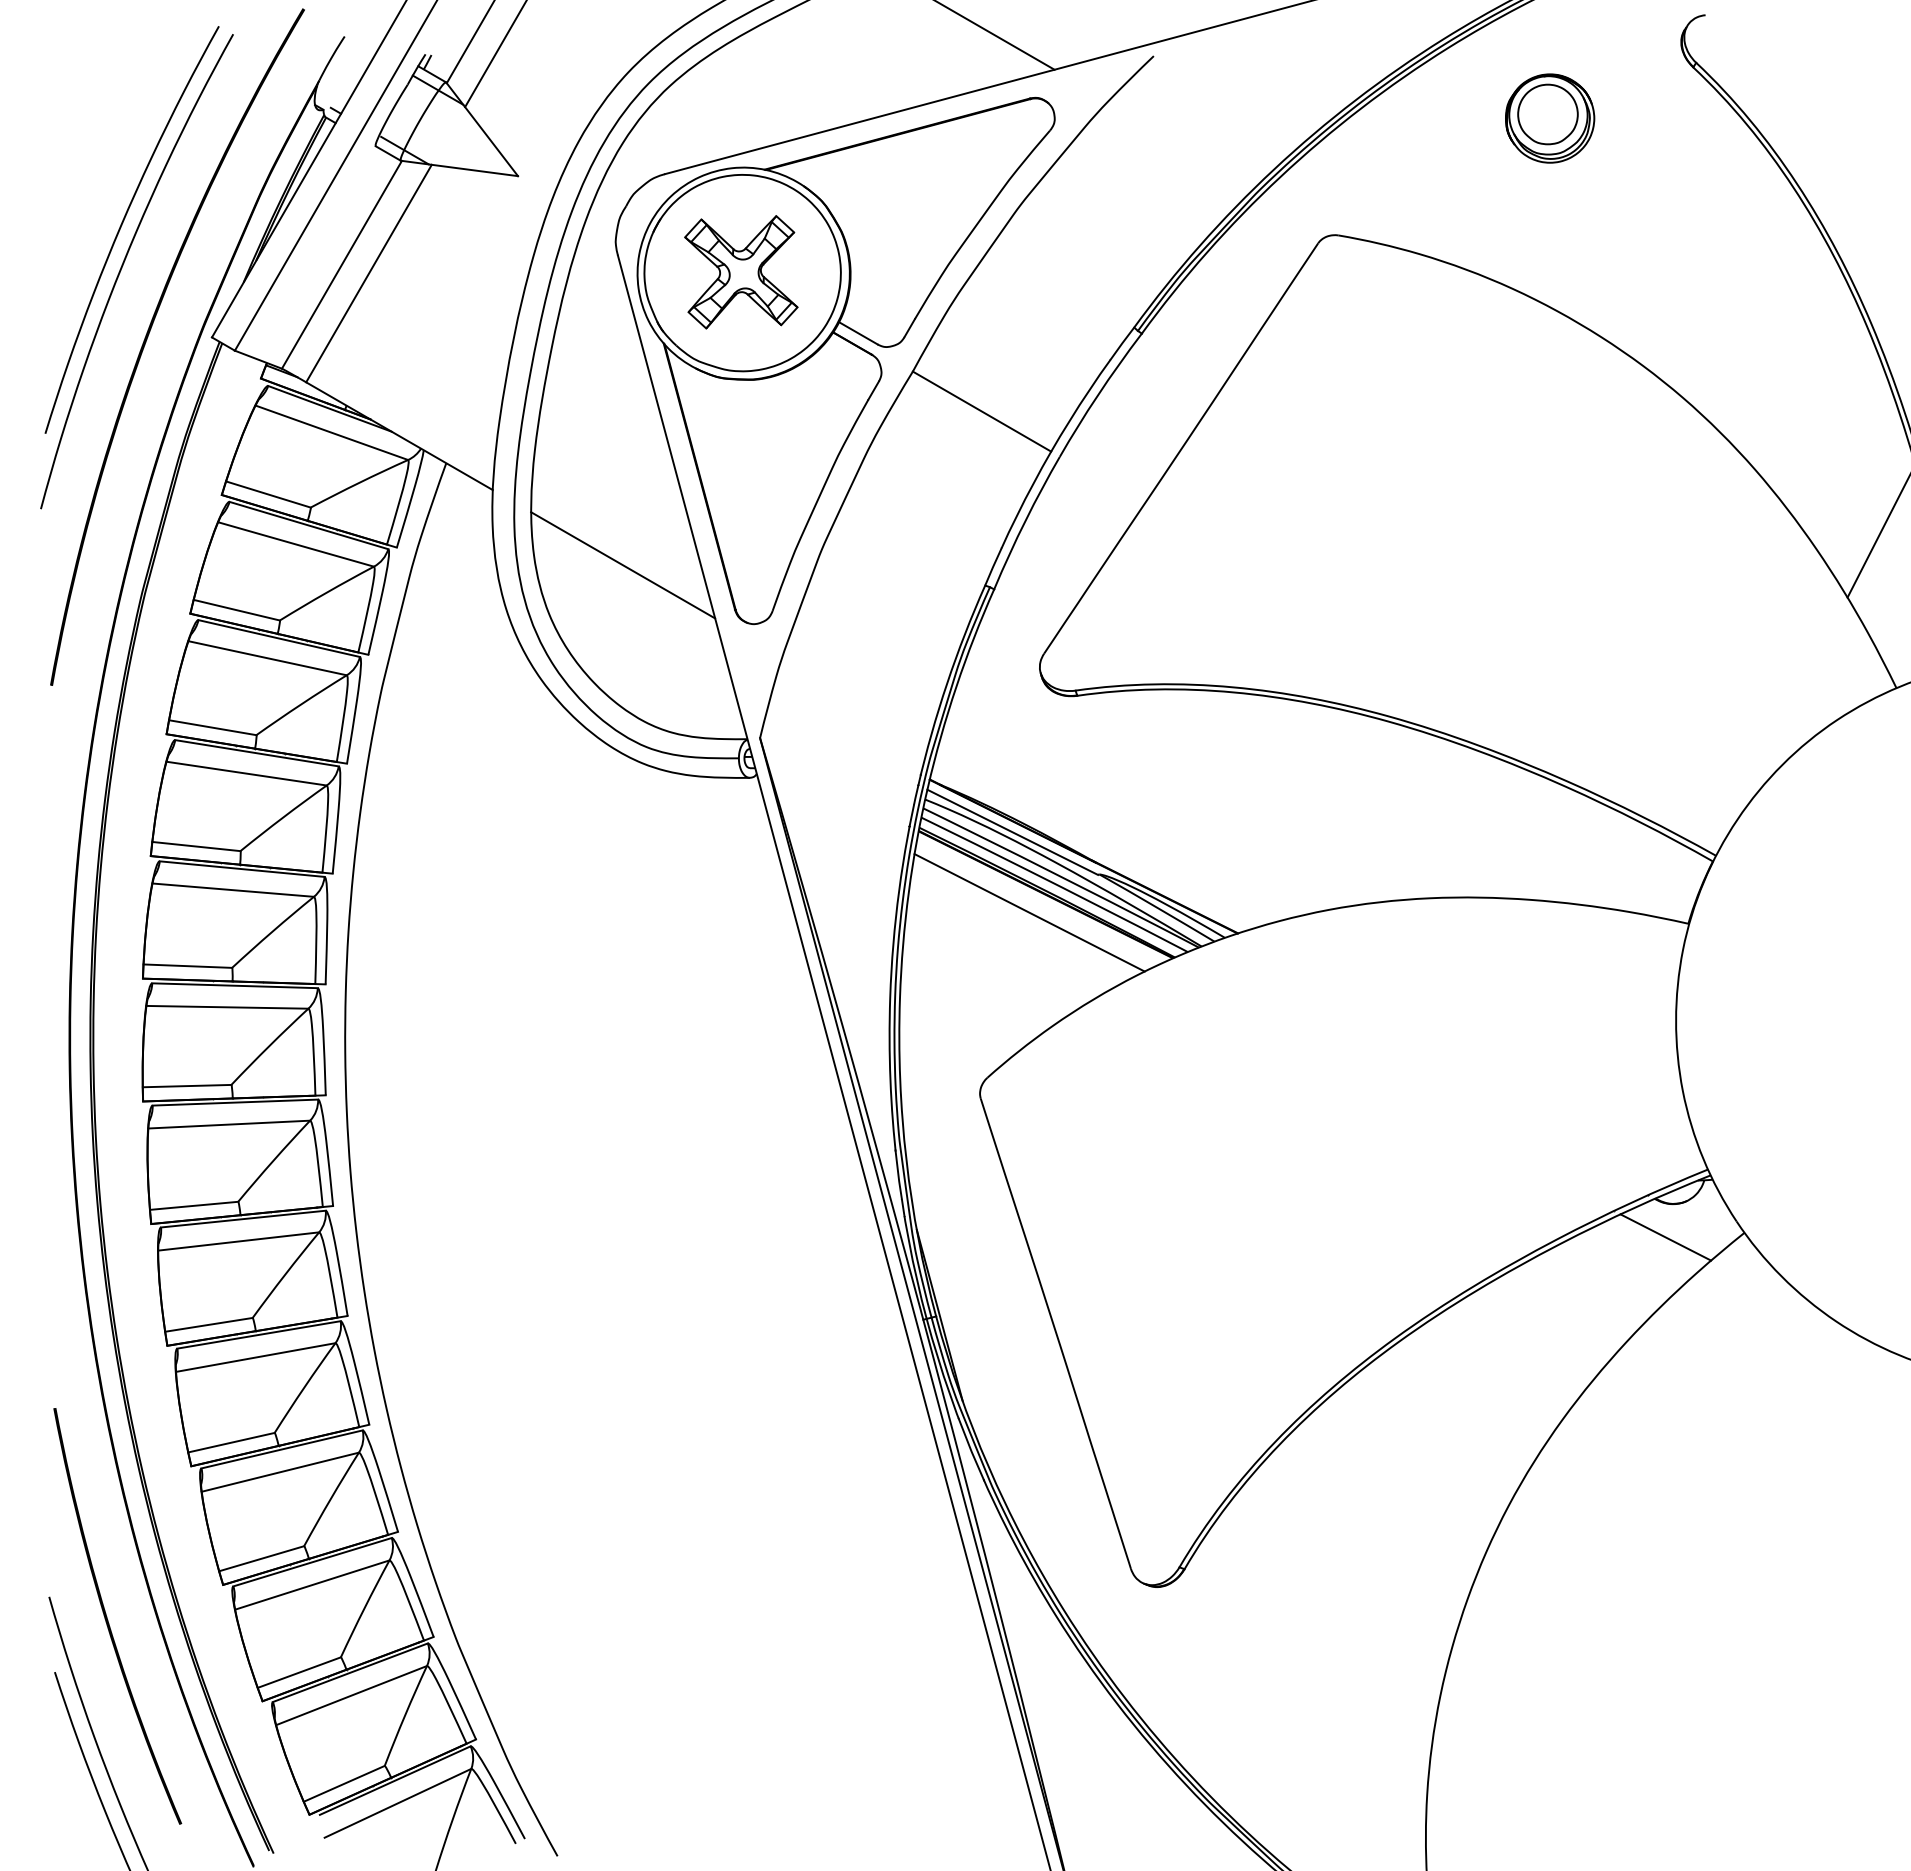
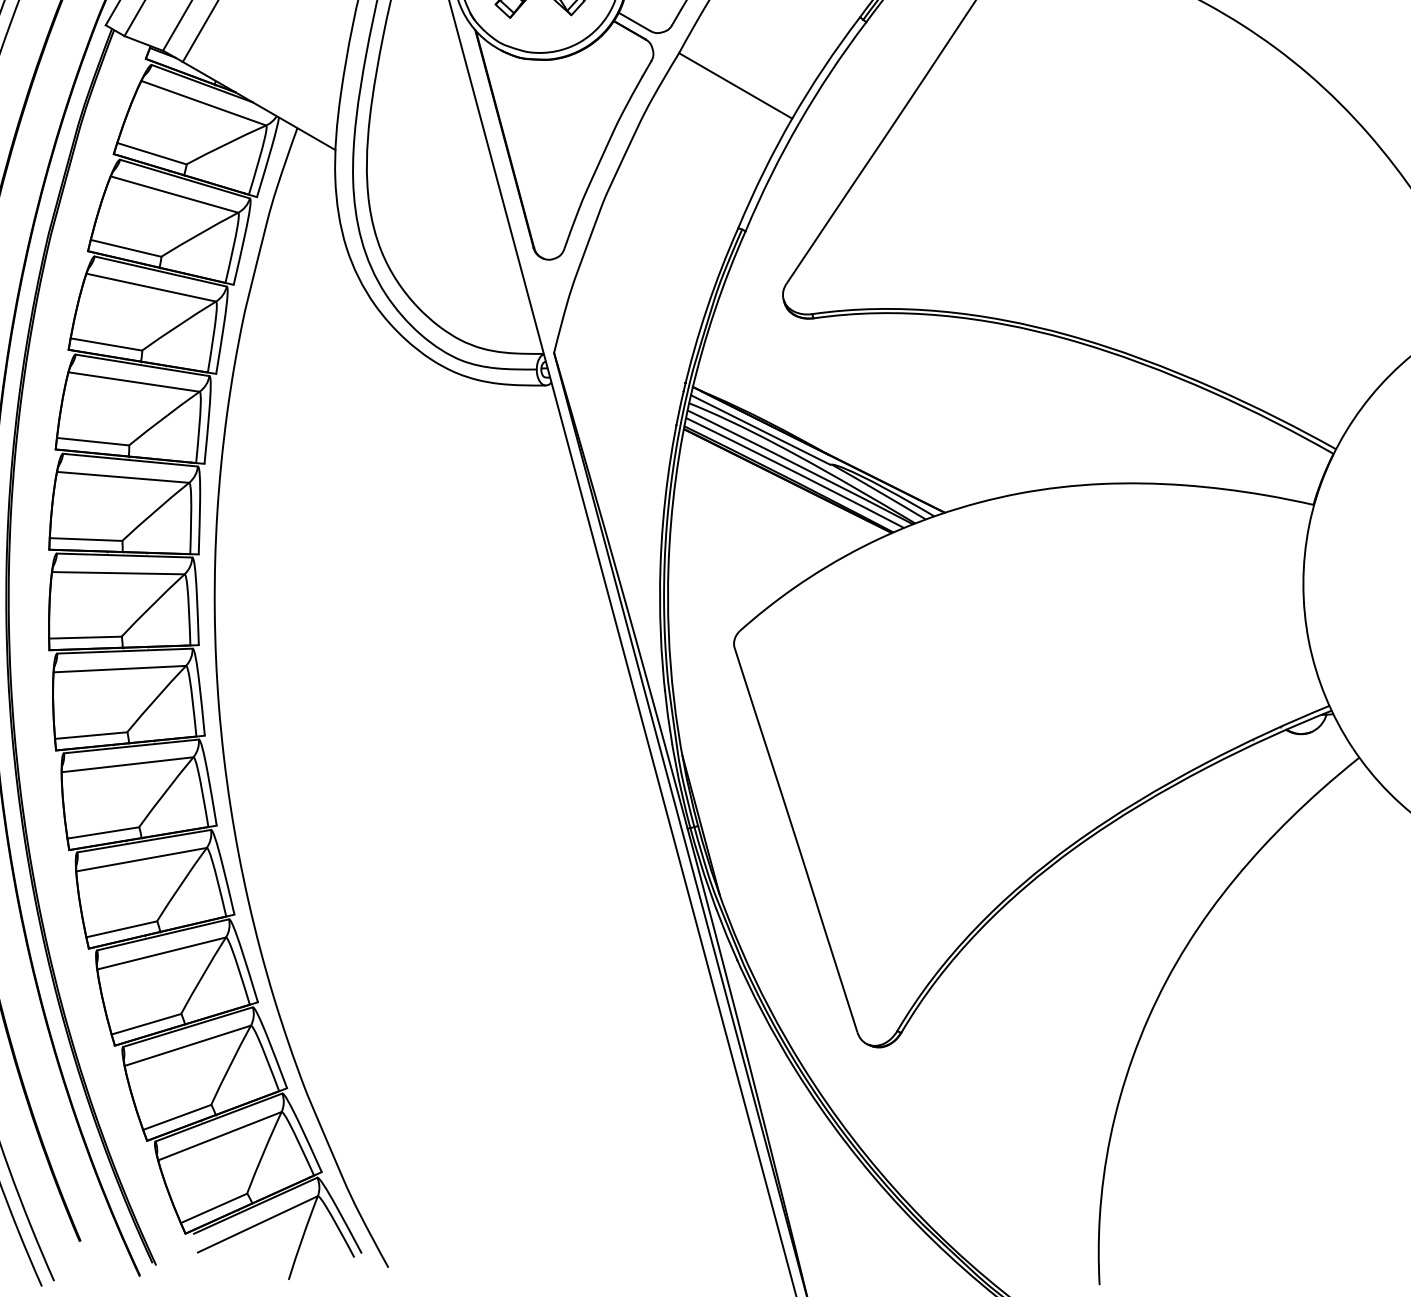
line: (623, 565) -> (442, 211), removed
line: (1029, 912) -> (774, 495), removed
line: (1665, 1237) -> (1294, 761), removed

